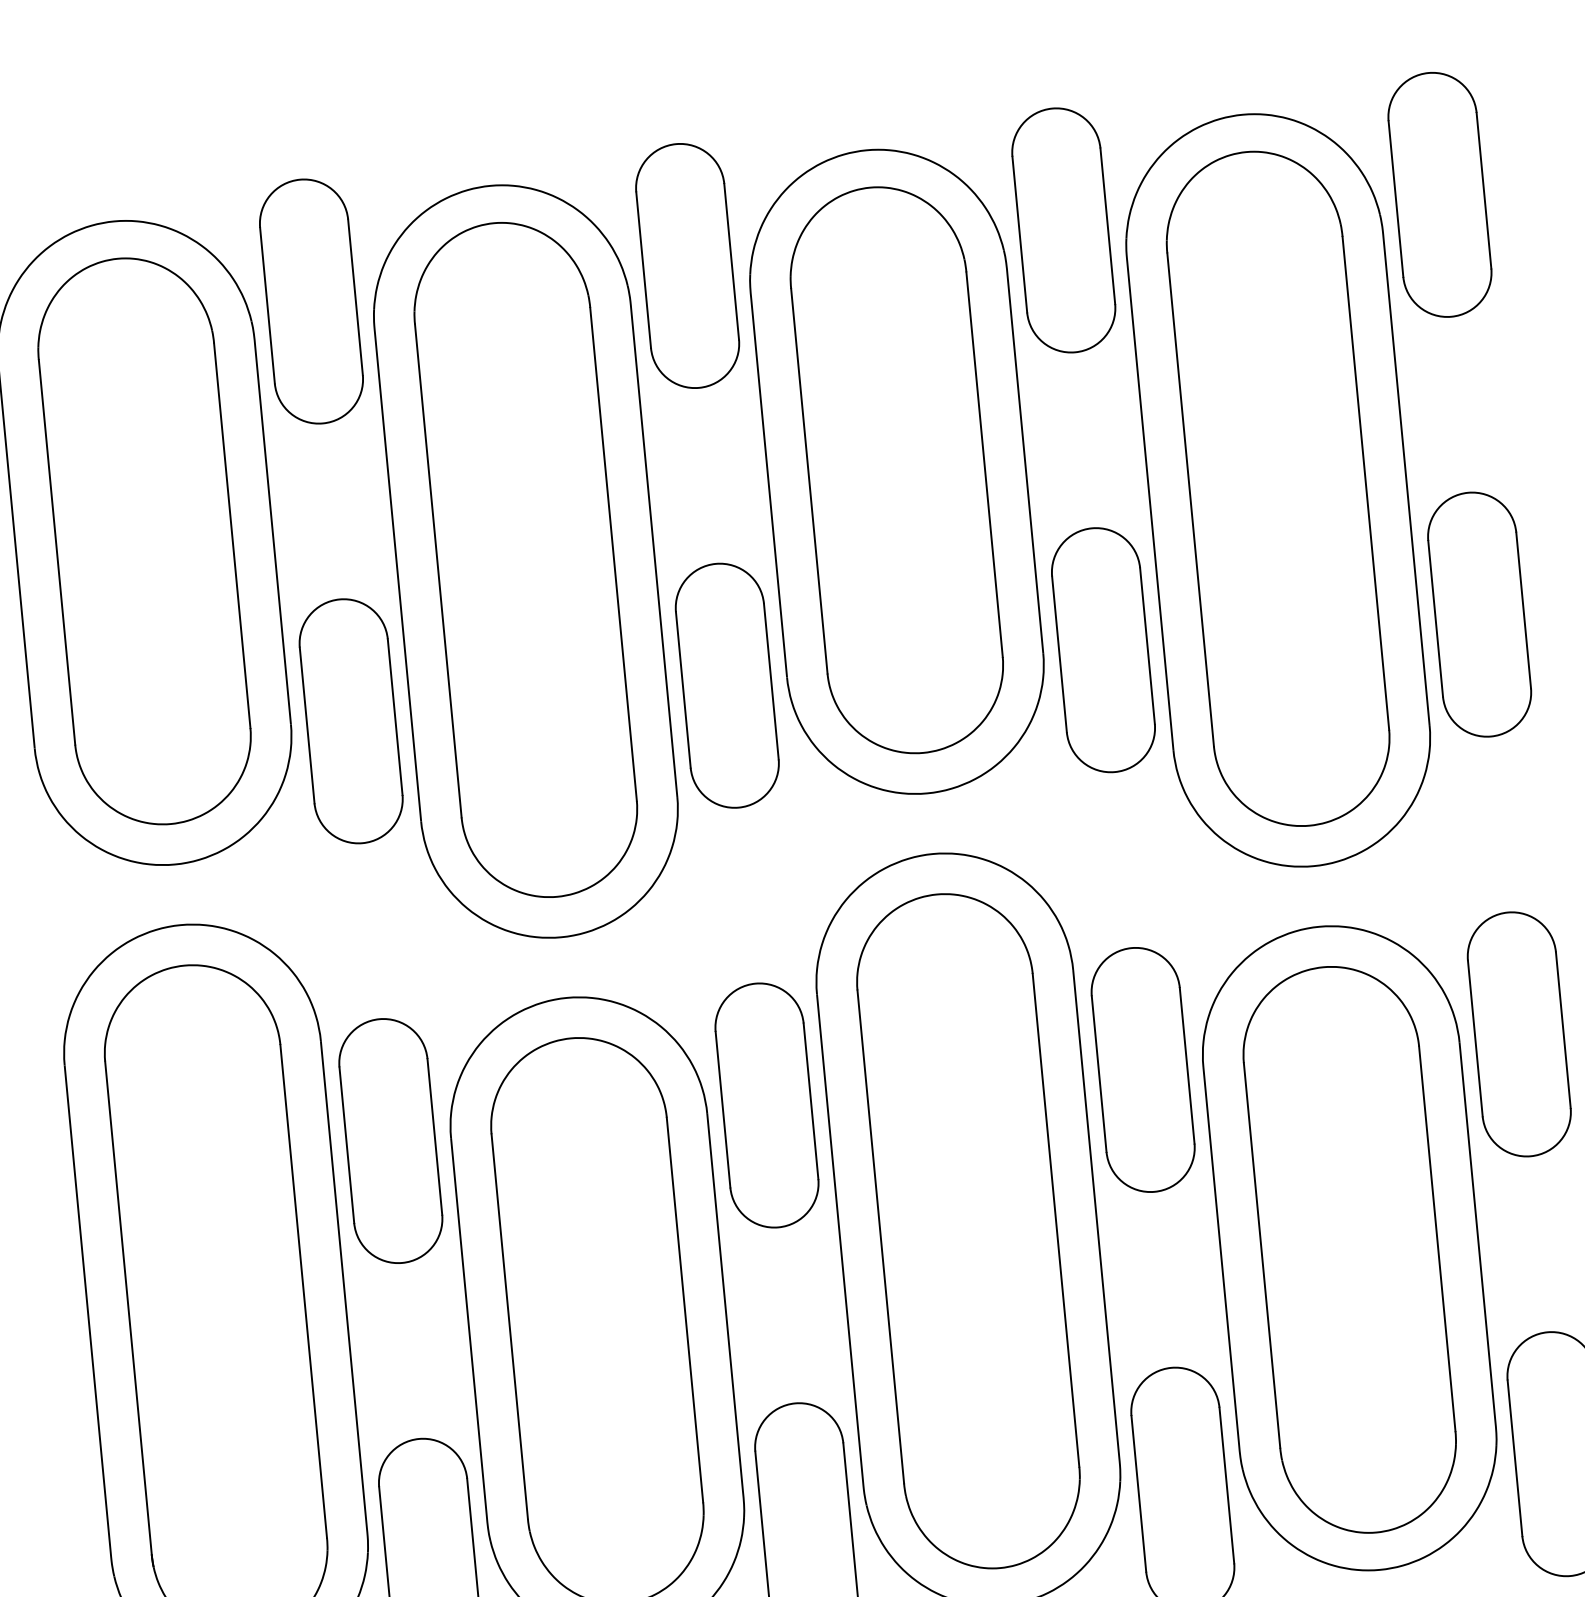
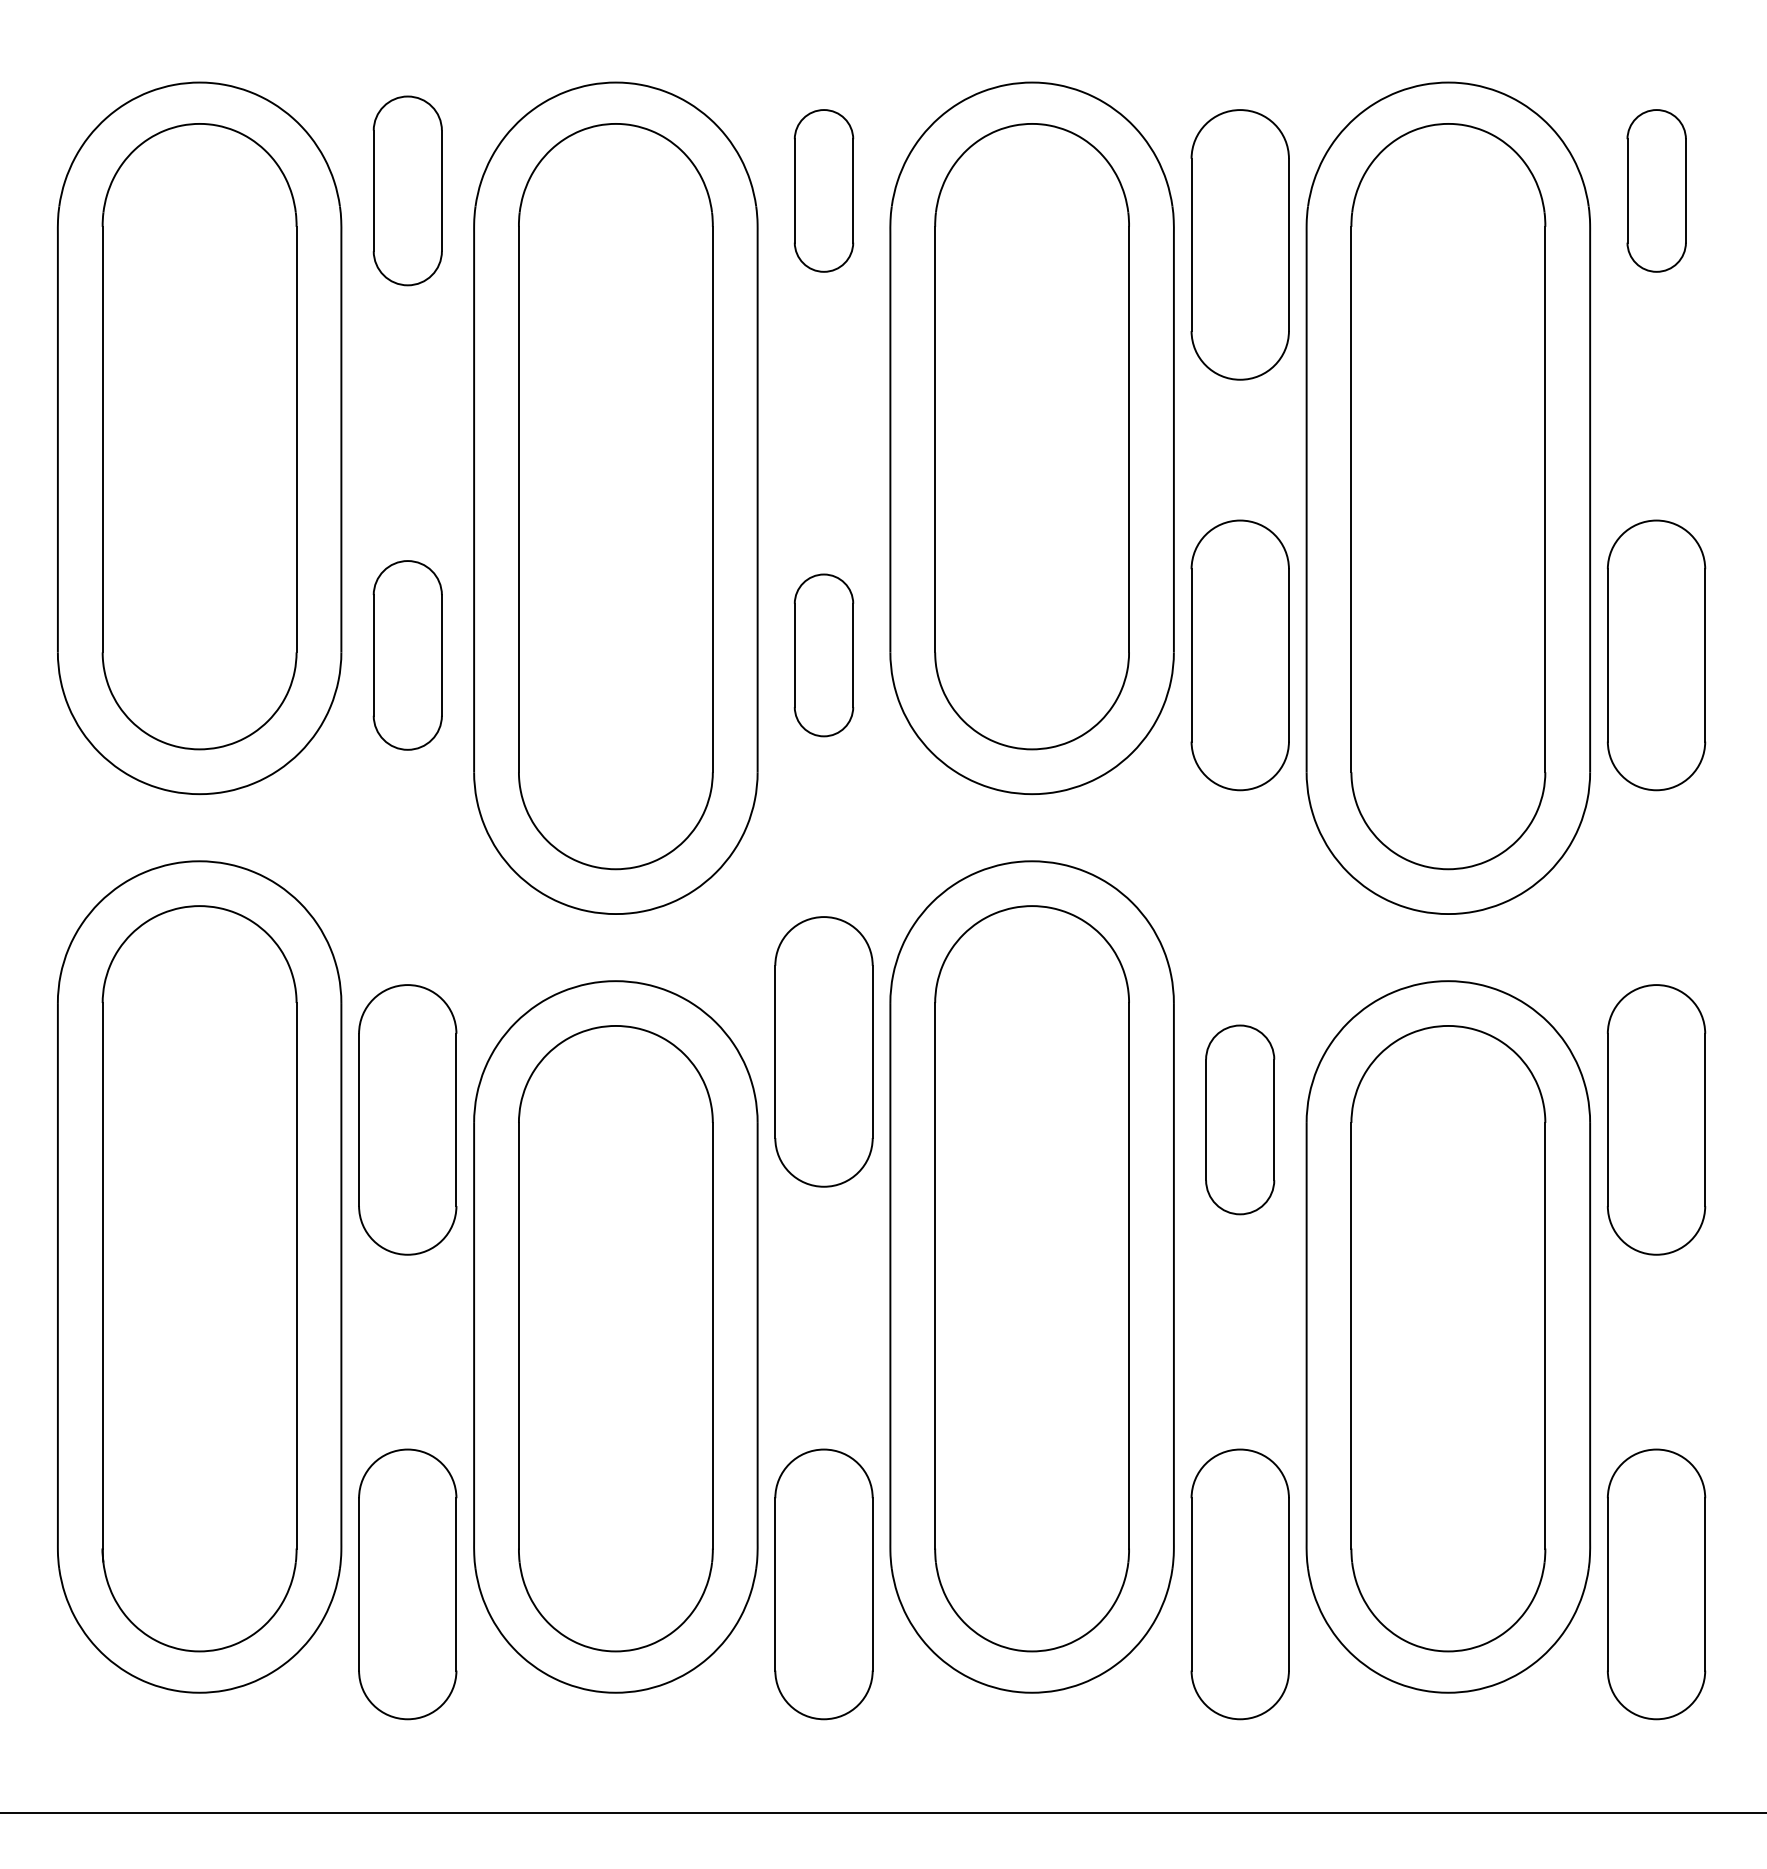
part: (1439, 194) -> (1656, 190), size x0.6
part: (1063, 230) -> (1239, 244), moved
part: (687, 265) -> (823, 190), size x0.6
part: (311, 301) -> (407, 190), size x0.7
part: (726, 685) -> (823, 655), size x0.6
part: (350, 721) -> (407, 655), size x0.7
part: (1142, 1069) -> (1239, 1119), size x0.7
part: (766, 1105) -> (823, 1051), moved

